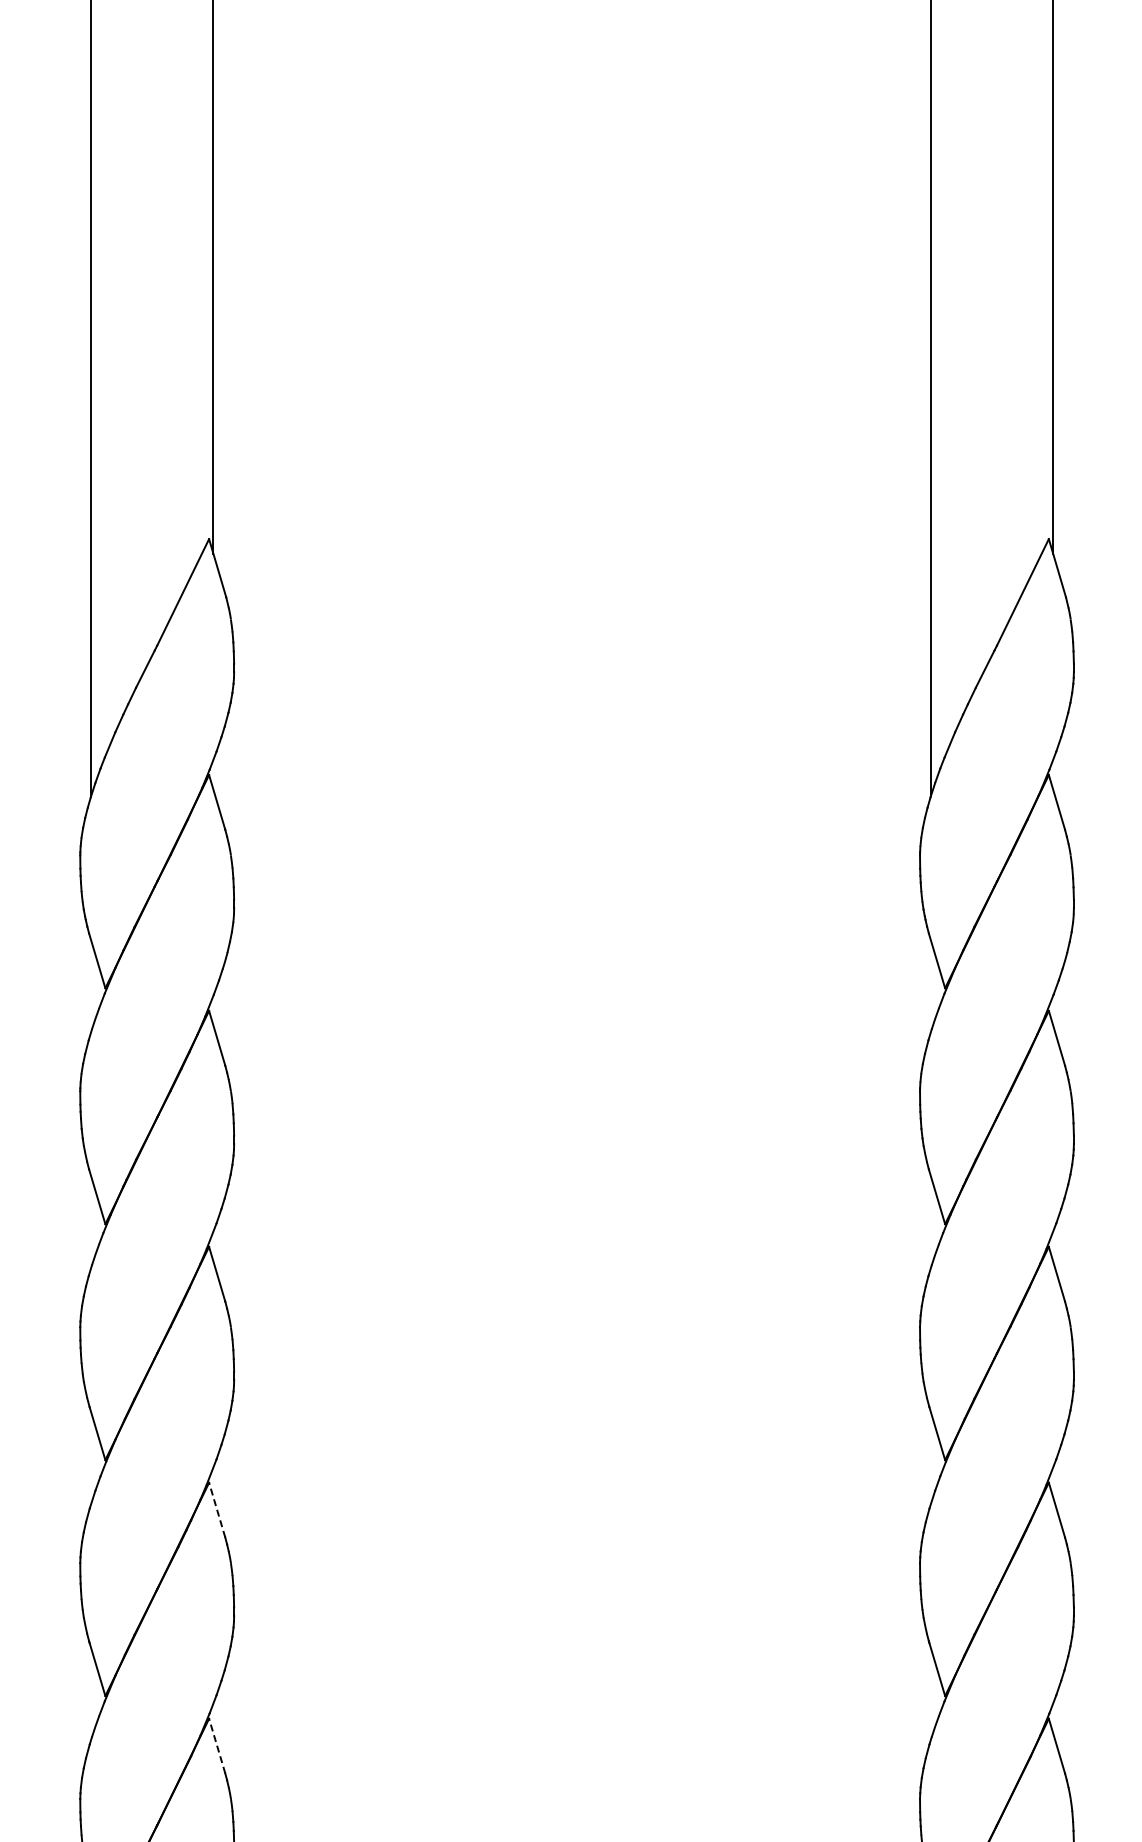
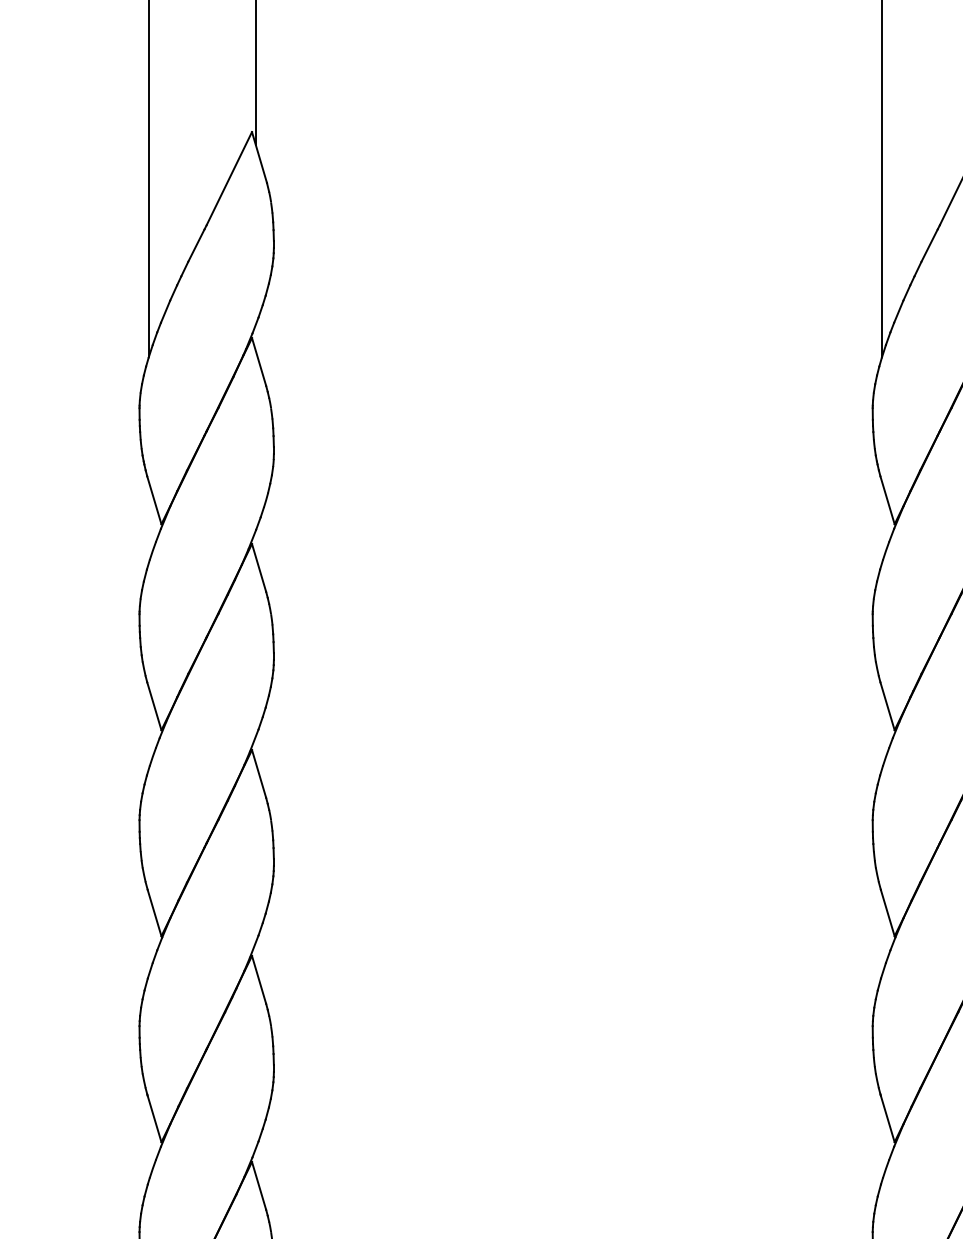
line: (217, 1510) -> (259, 980), dashed -> solid
line: (217, 1746) -> (259, 1186), dashed -> solid

